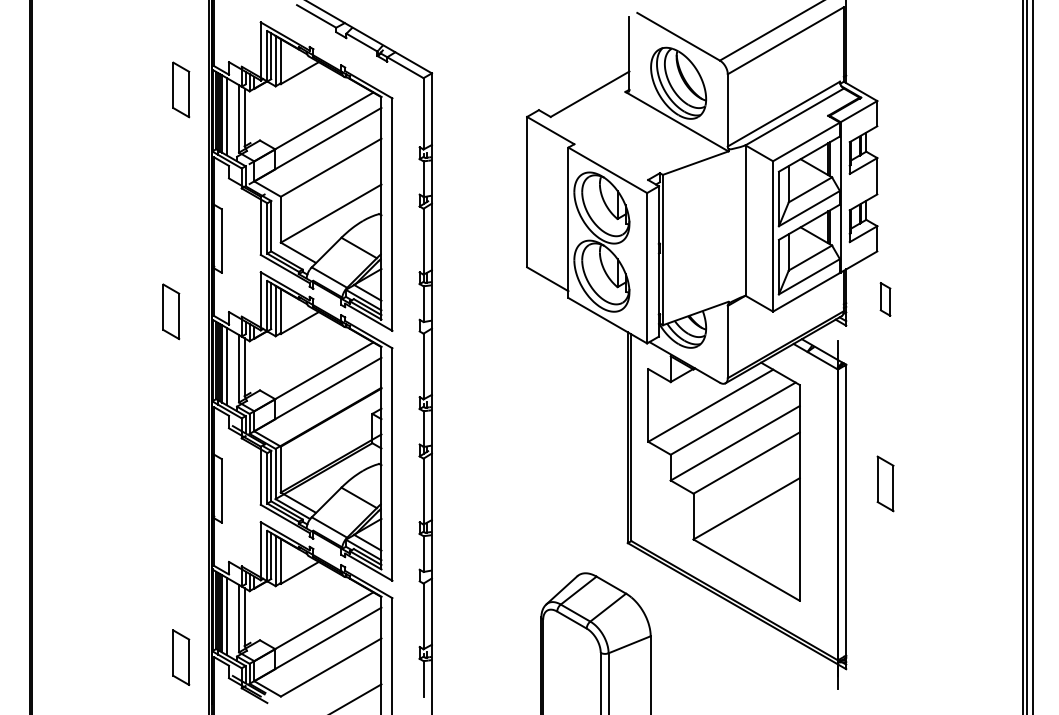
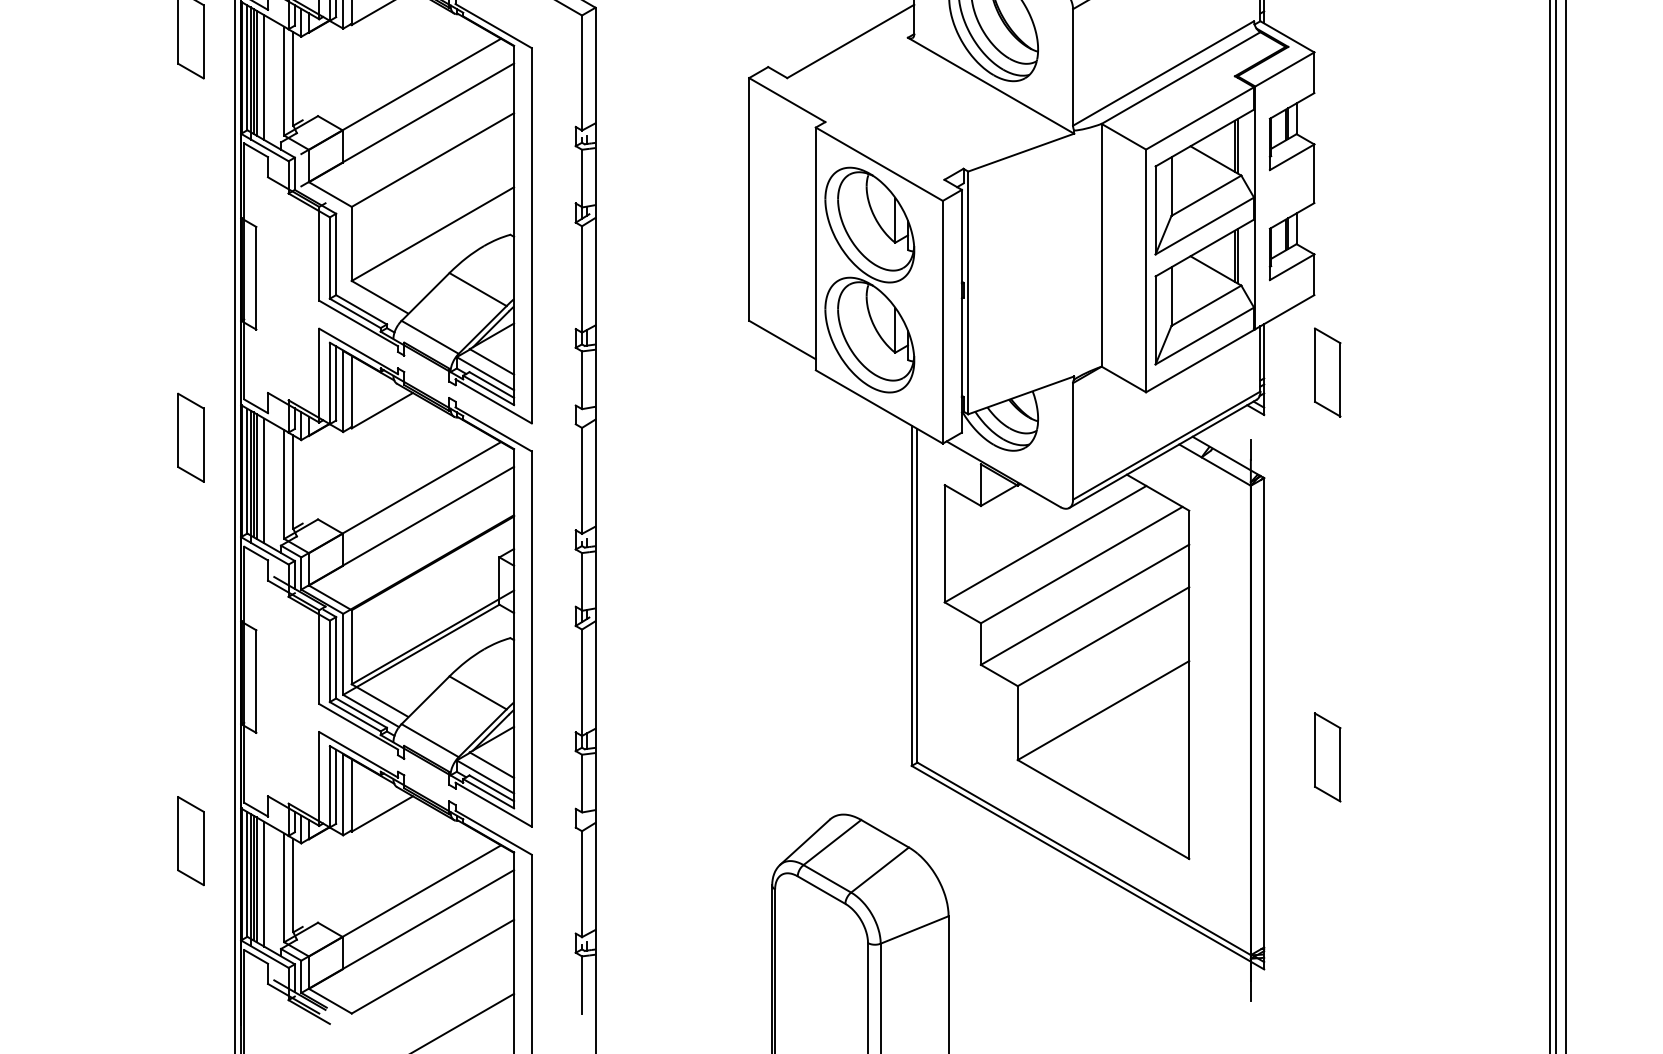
part: (885, 299) -> (1327, 372), size x1.67
part: (171, 311) -> (191, 437), moved
part: (885, 483) -> (1327, 756), moved
part: (181, 657) -> (191, 840), moved

